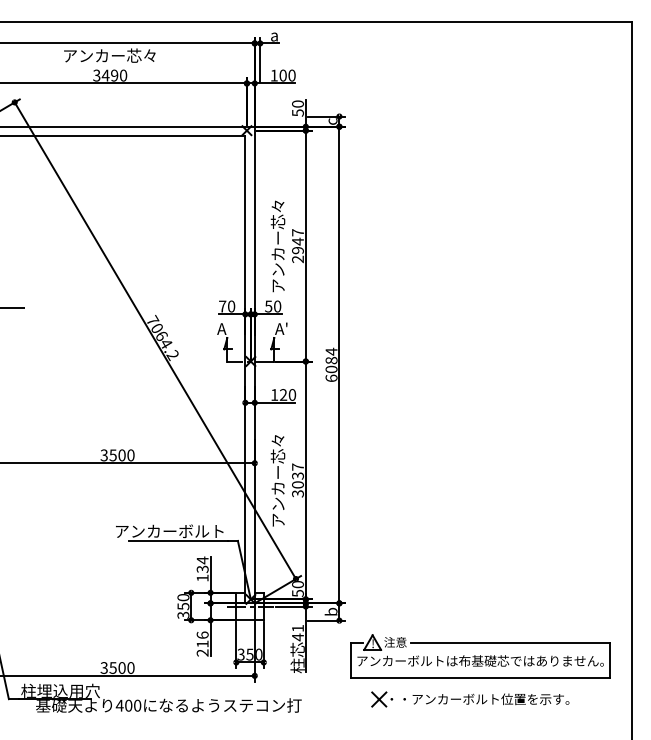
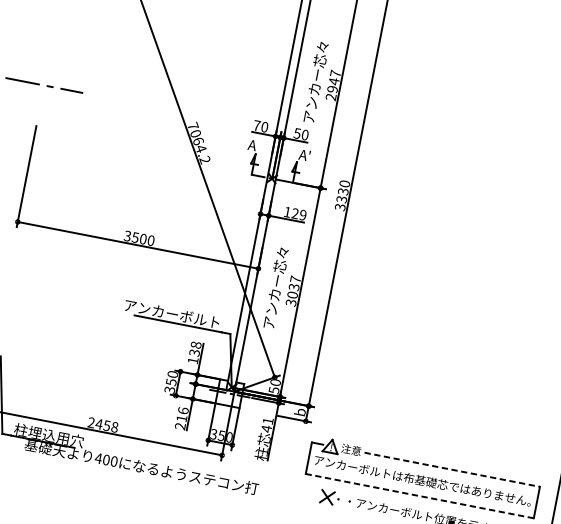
text: (331, 364) -> (342, 195), 6084 -> 3330
text: (292, 394) -> (303, 214), 120 -> 129
text: (202, 560) -> (195, 345), 134 -> 138
line: (510, 642) -> (452, 469), solid -> dashed
text: (117, 667) -> (103, 424), 3500 -> 2458
line: (480, 678) -> (419, 496), solid -> dashed

